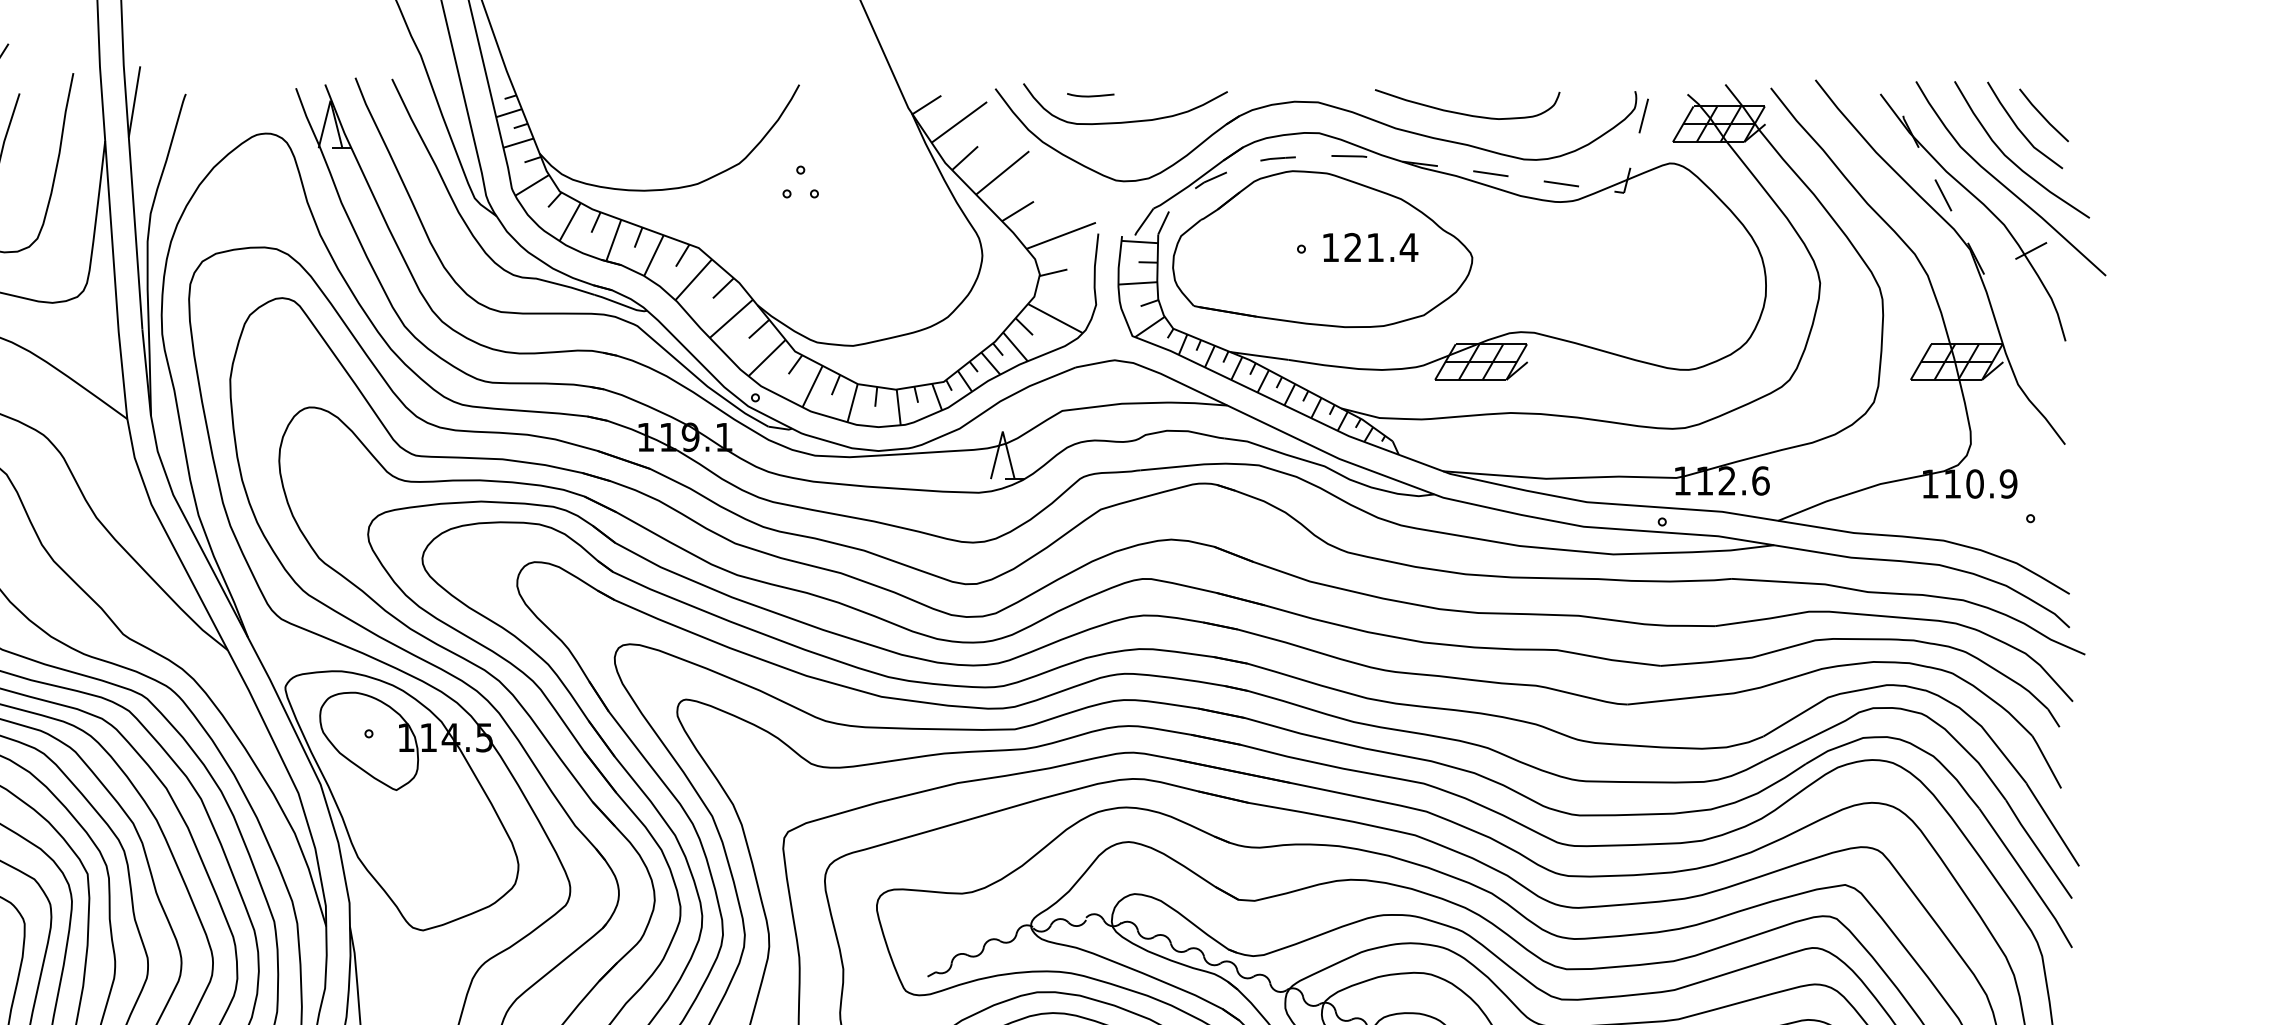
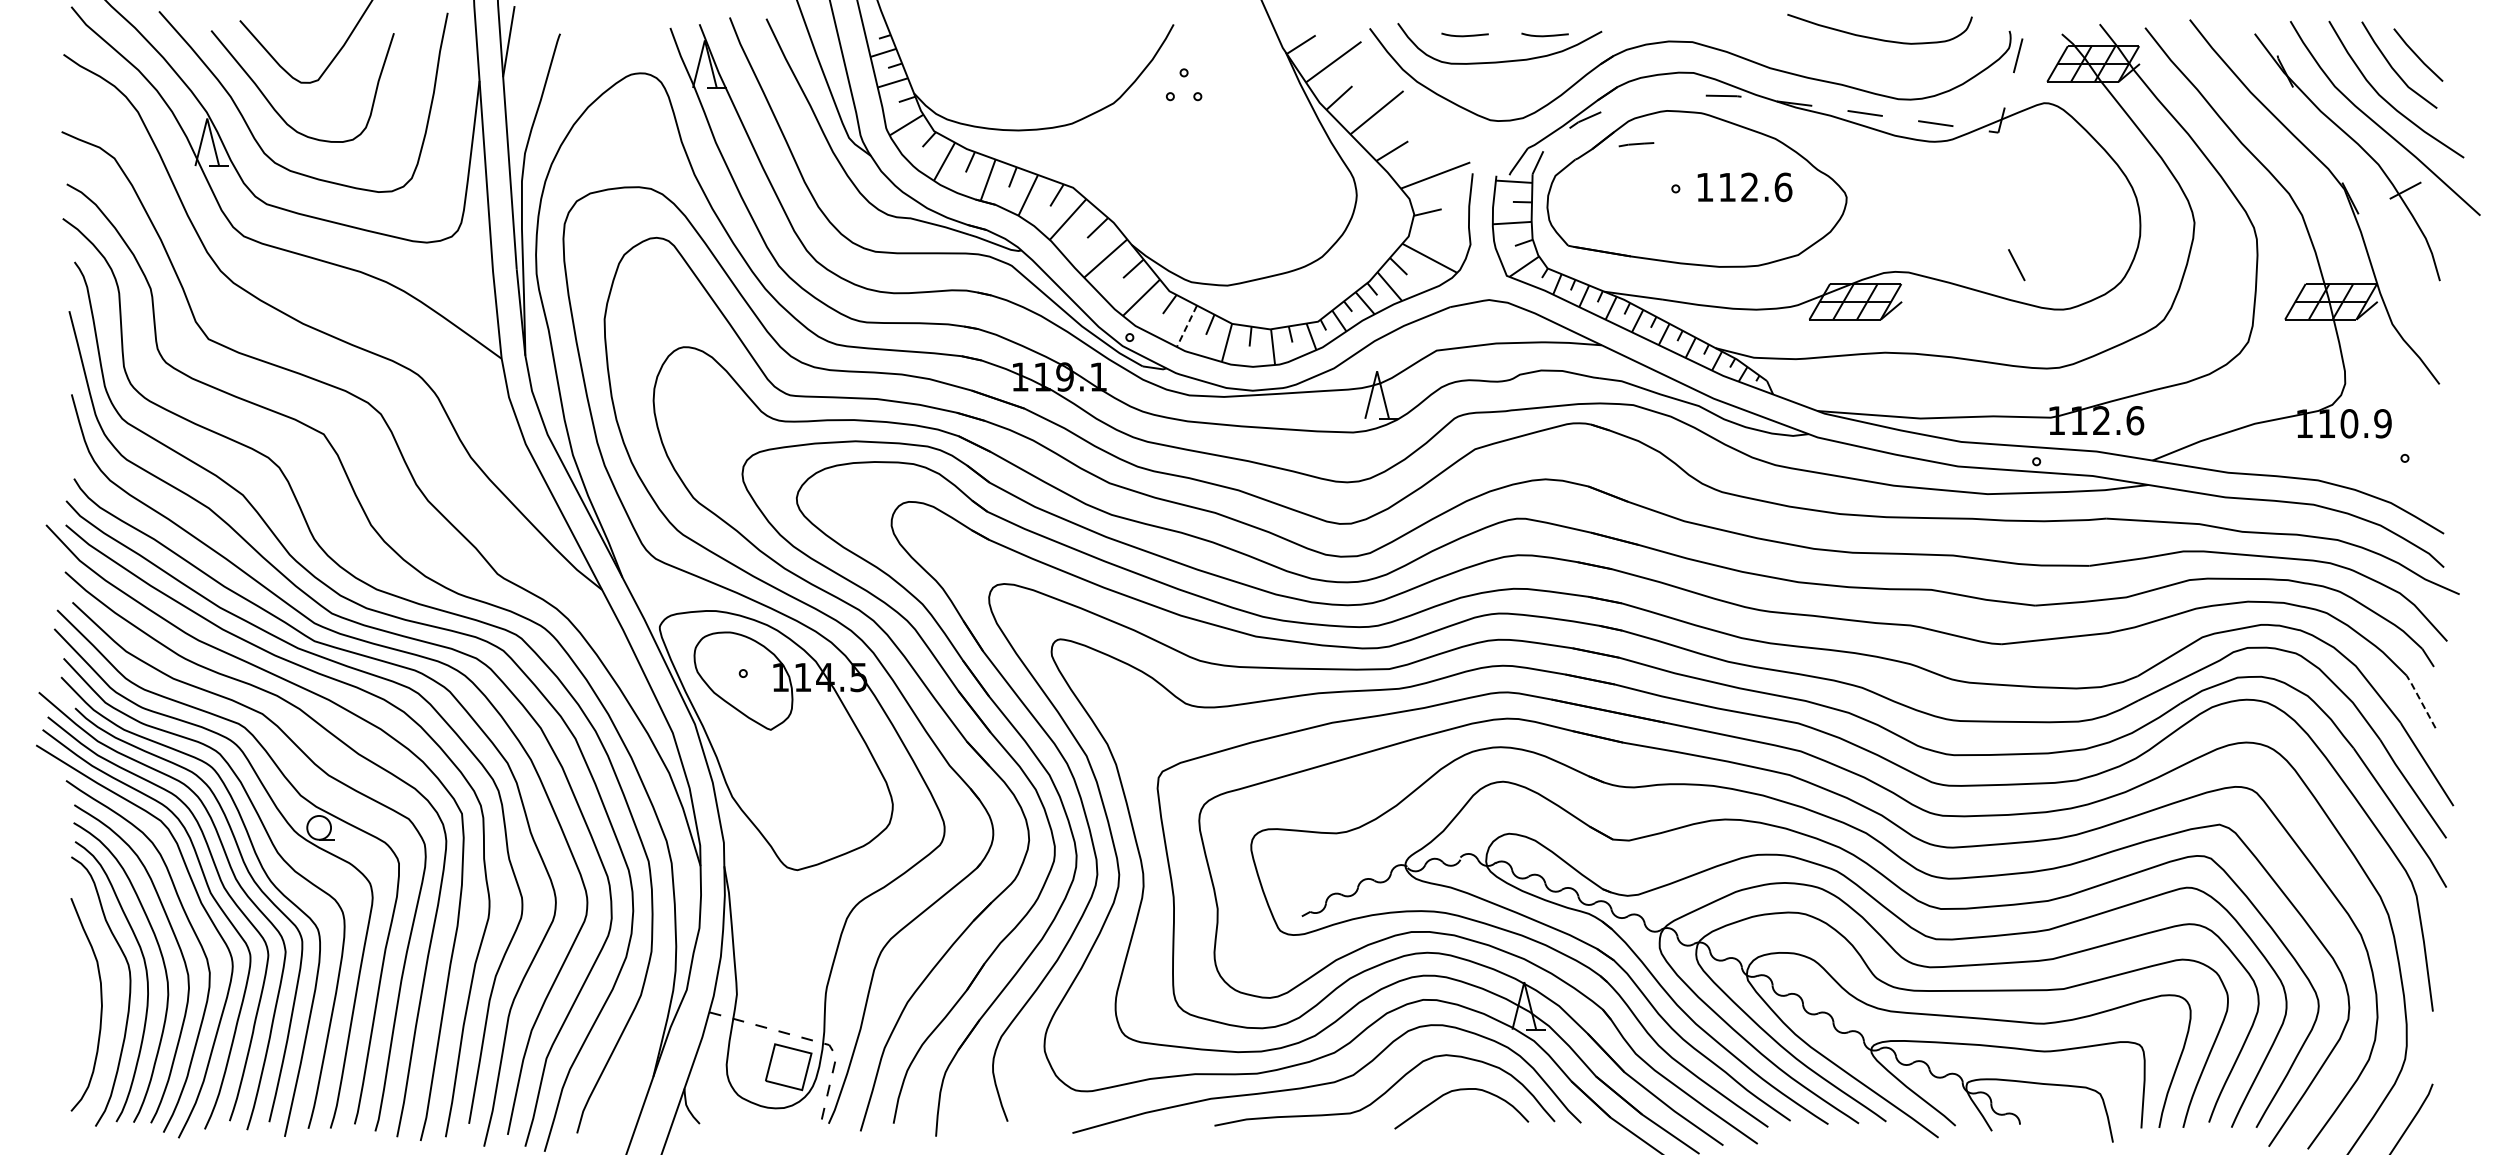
curve: (1170, 95) -> (1544, 35), added
curve: (1467, 113) -> (1879, 38), moved
line: (1278, 158) -> (1636, 144), moved
part: (800, 174) -> (1183, 77), moved
line: (1943, 195) -> (2016, 265), moved
text: (1381, 247) -> (1755, 187), 121.4 -> 112.6
line: (812, 386) -> (1186, 326), solid -> dashed
line: (2046, 761) -> (2420, 701), solid -> dashed

